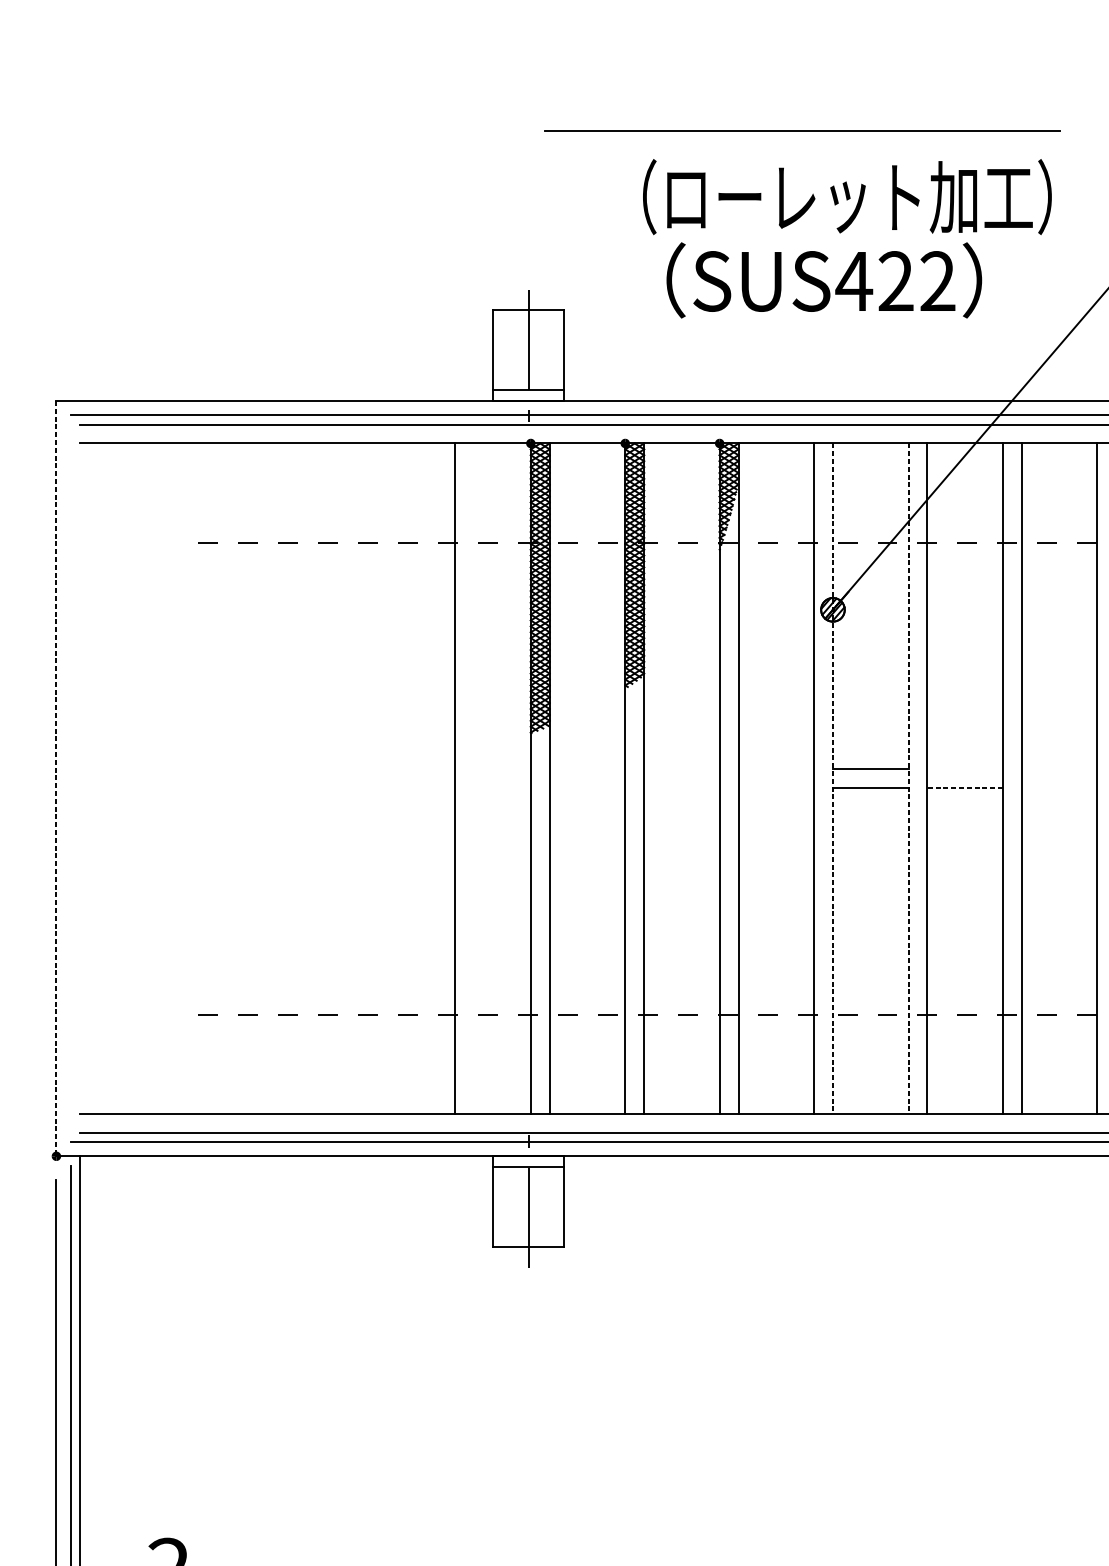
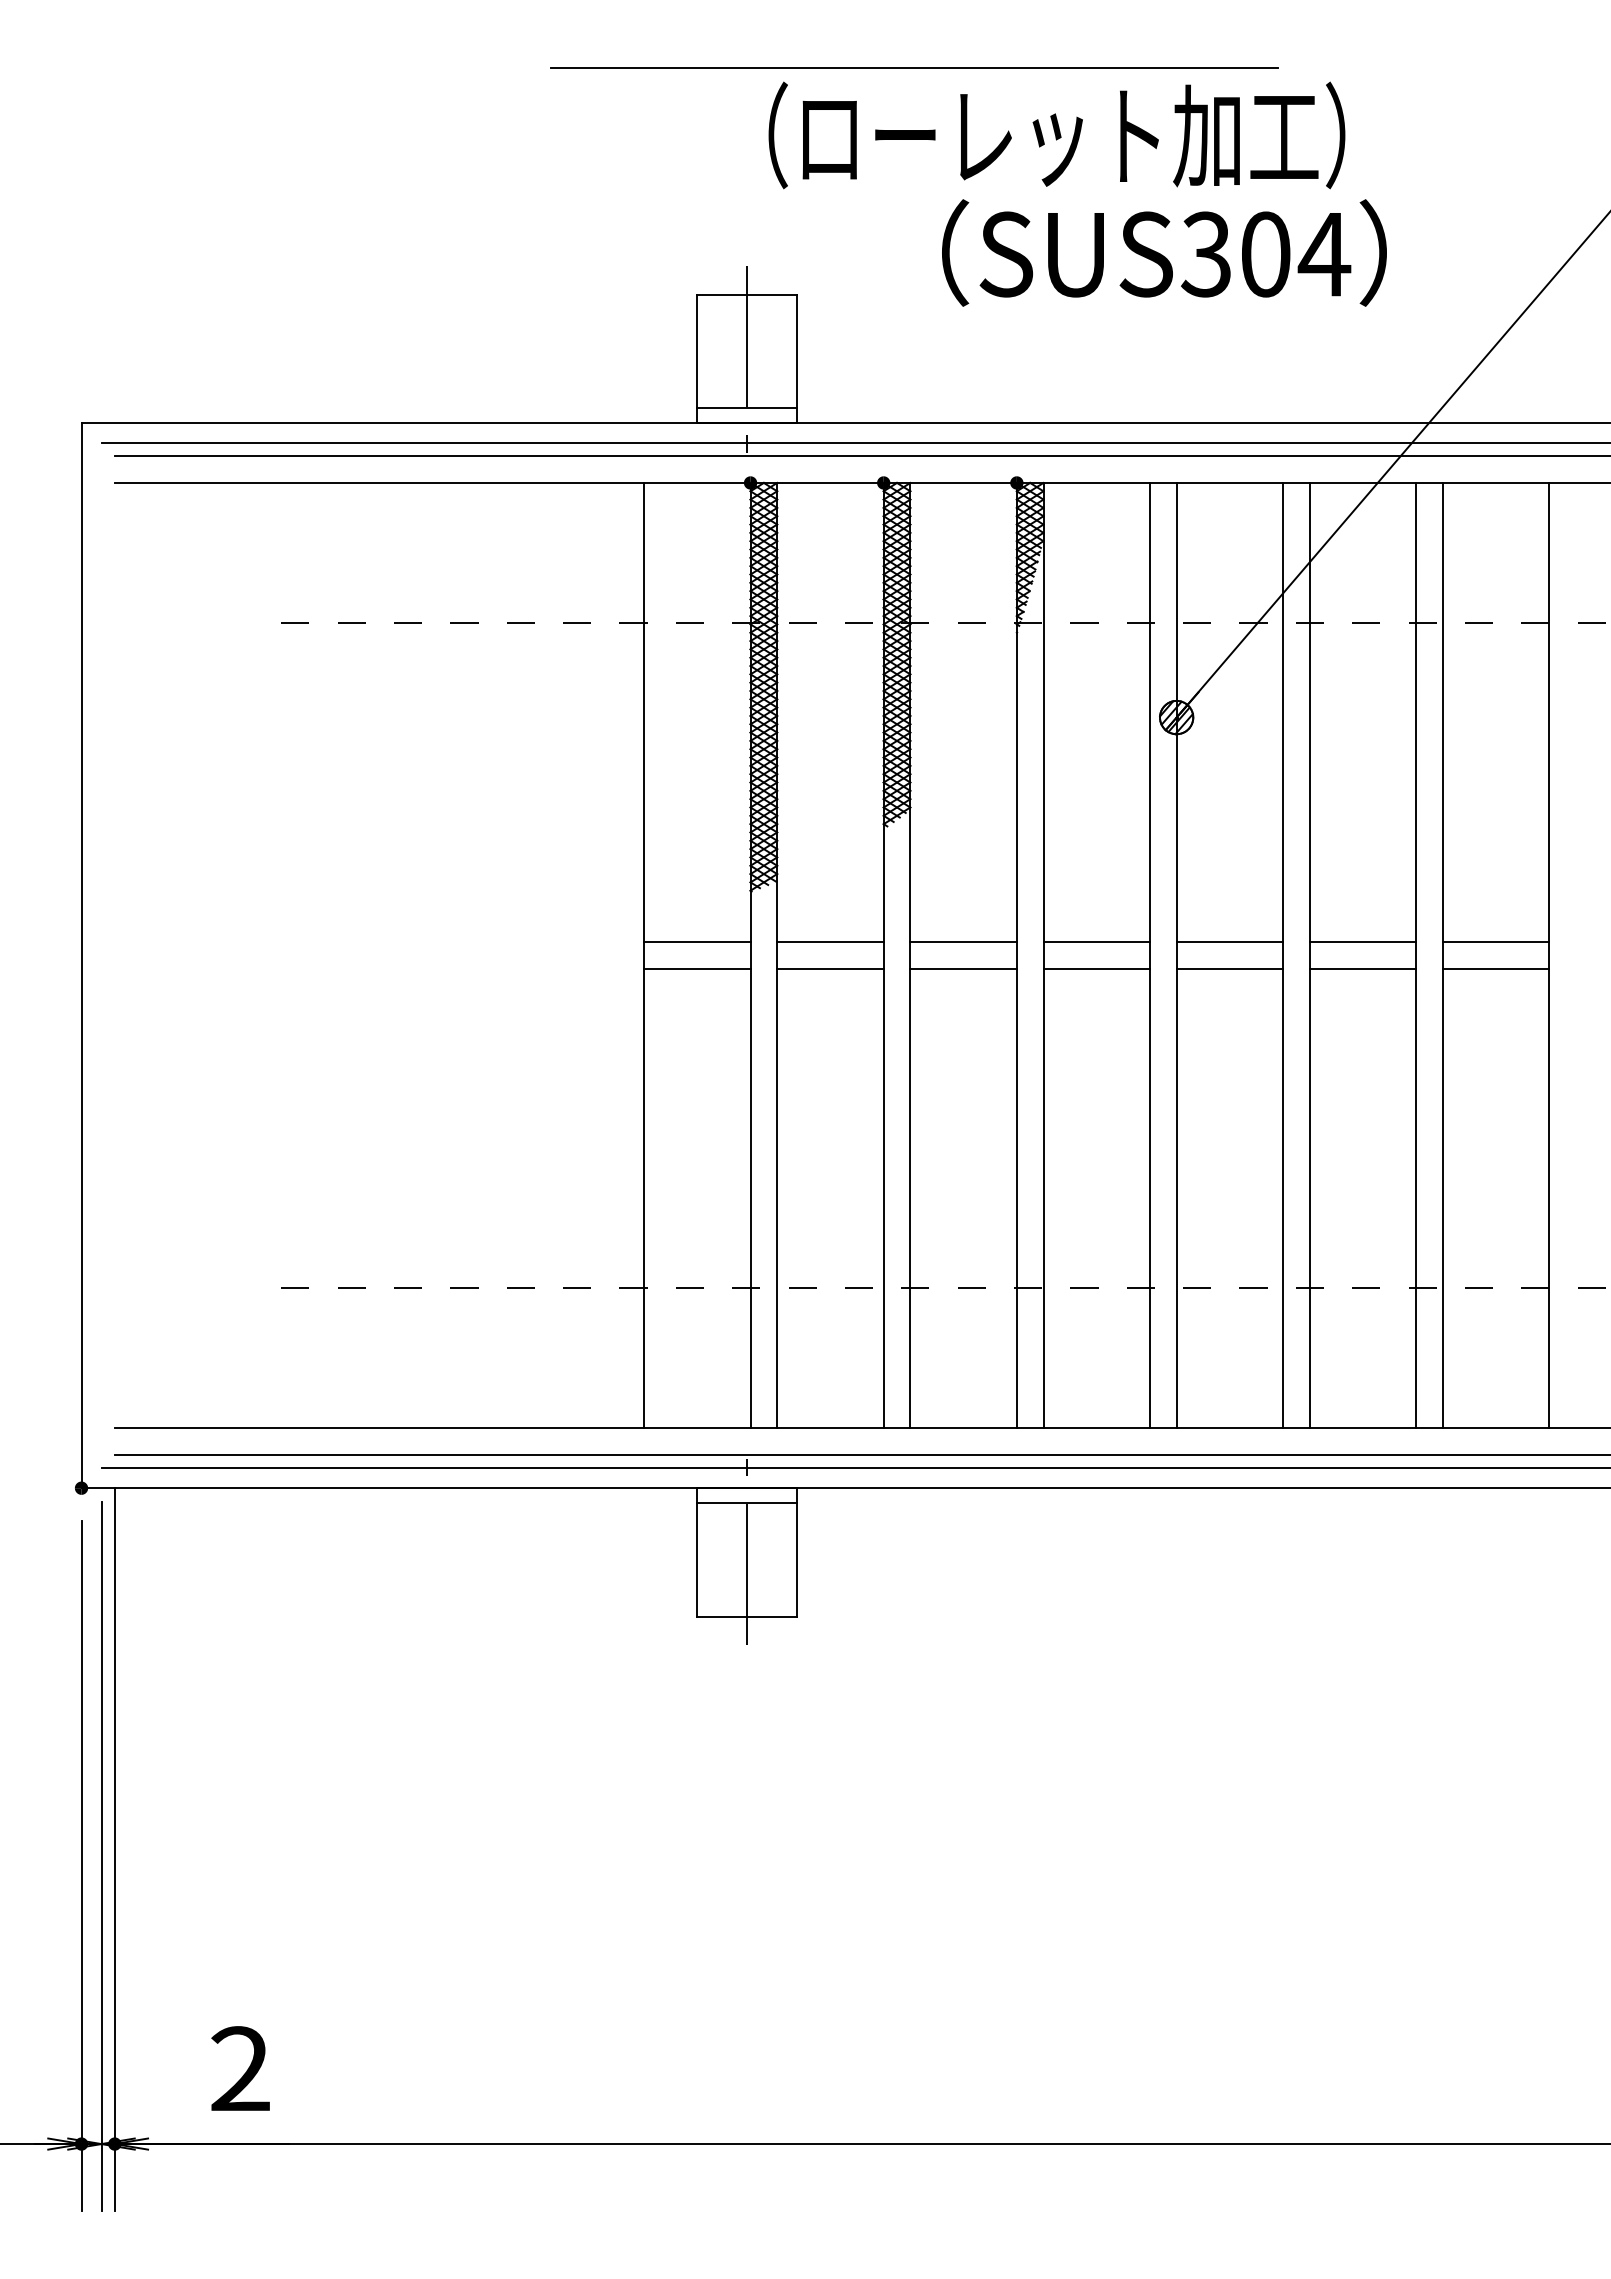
line: (802, 130) -> (914, 67), moved
text: (847, 197) -> (1056, 135), moved
text: (895, 281) -> (1265, 254), SUS422 -> SUS304
line: (493, 769) -> (697, 942), added
line: (587, 769) -> (830, 942), added
line: (681, 769) -> (963, 942), added
line: (776, 769) -> (1096, 942), added
line: (964, 769) -> (1362, 942), added
line: (1059, 769) -> (1495, 942), added
line: (56, 778) -> (81, 955), dashed -> solid
line: (832, 778) -> (1176, 955), dashed -> solid
line: (908, 778) -> (1283, 955), dashed -> solid
line: (493, 787) -> (697, 968), added
line: (587, 787) -> (830, 968), added
line: (681, 787) -> (963, 968), added
line: (776, 787) -> (1096, 968), added
line: (964, 787) -> (1362, 968), dashed -> solid
line: (1059, 787) -> (1495, 968), added

